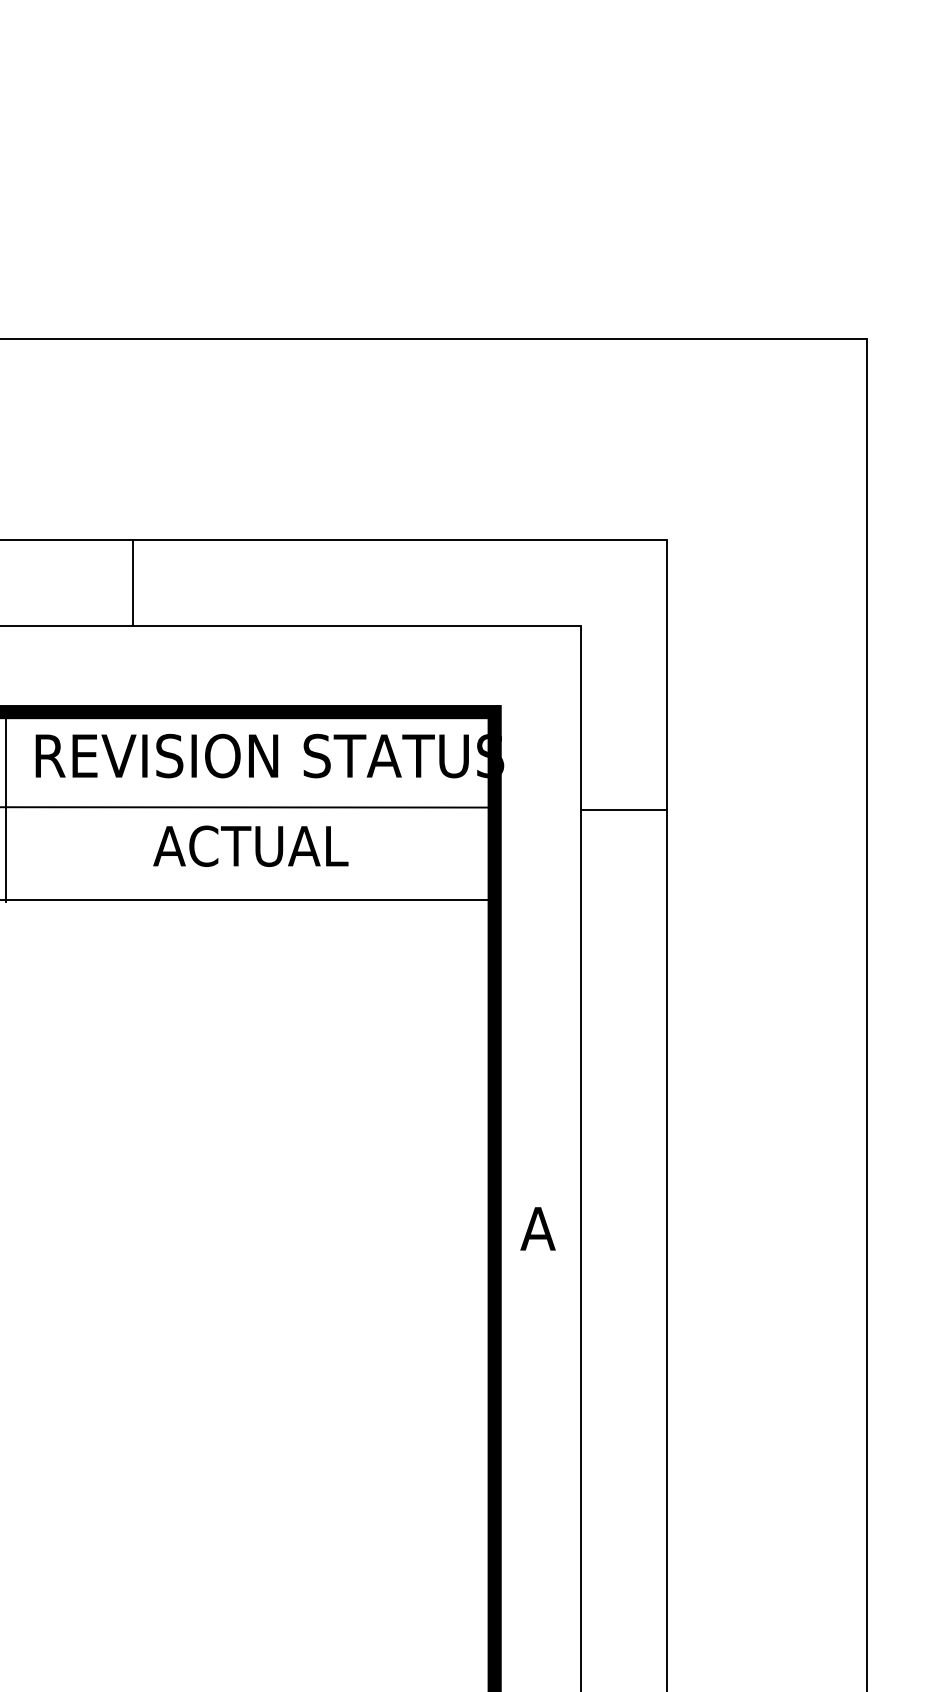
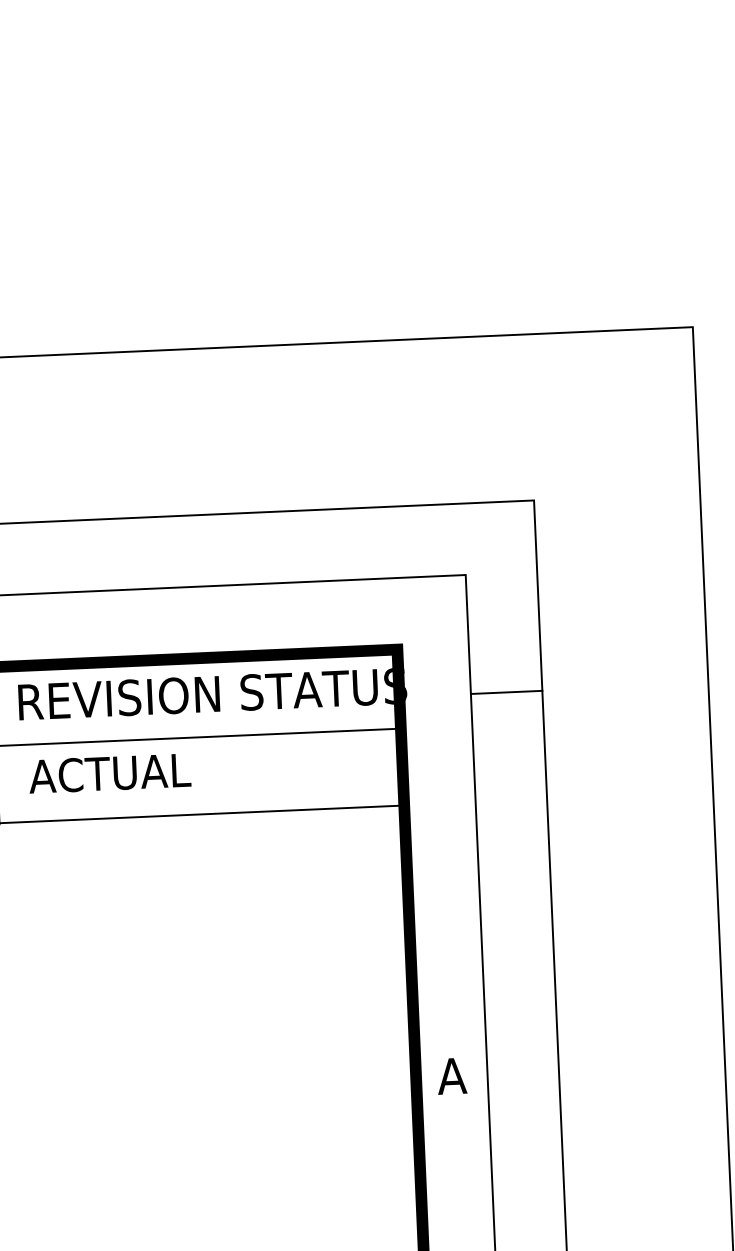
line: (132, 582) -> (92, 555), removed
line: (623, 810) -> (506, 692), moved
text: (250, 845) -> (109, 772), moved

